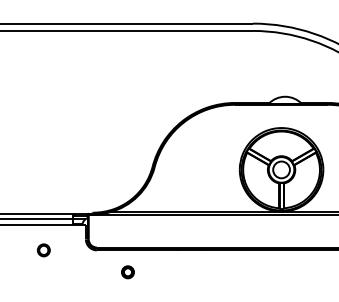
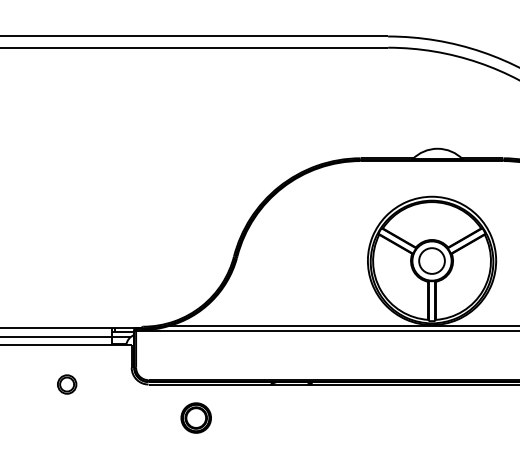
part: (127, 272) -> (195, 418), size x1.6

